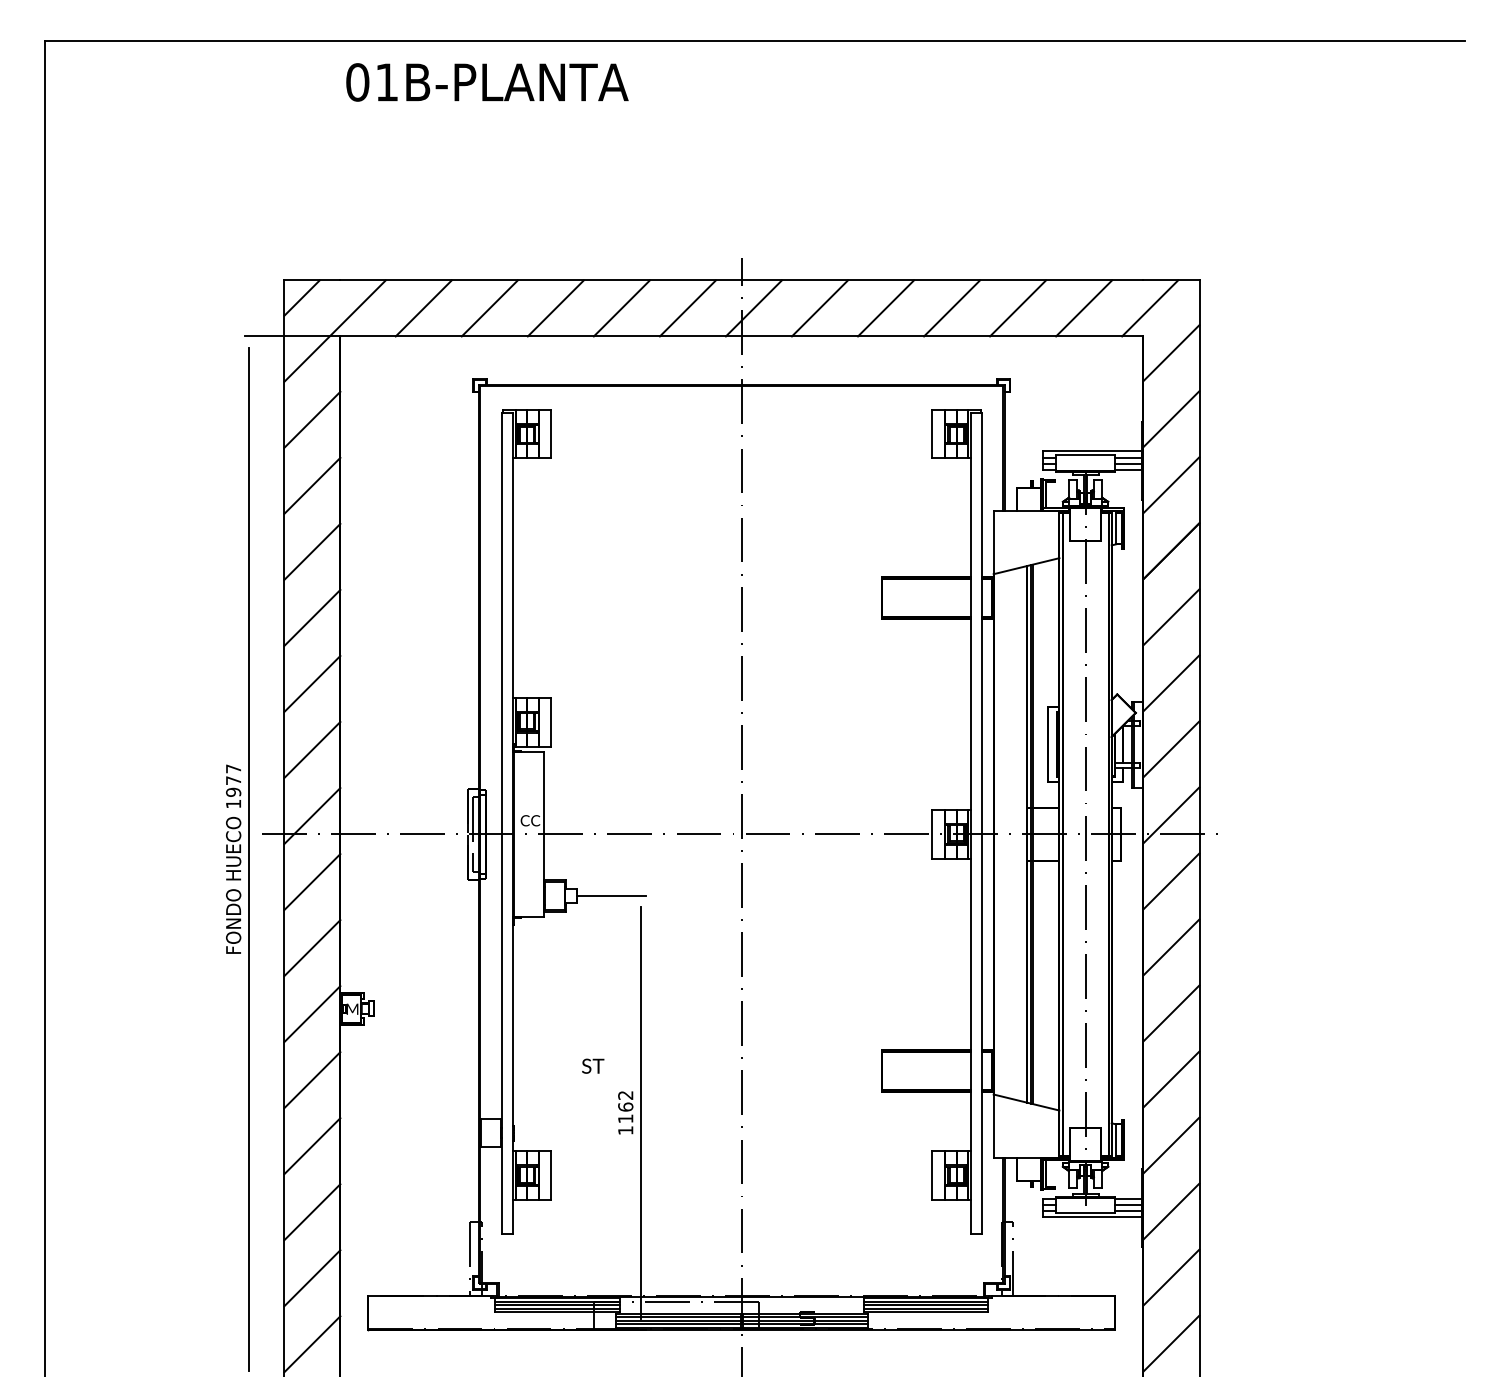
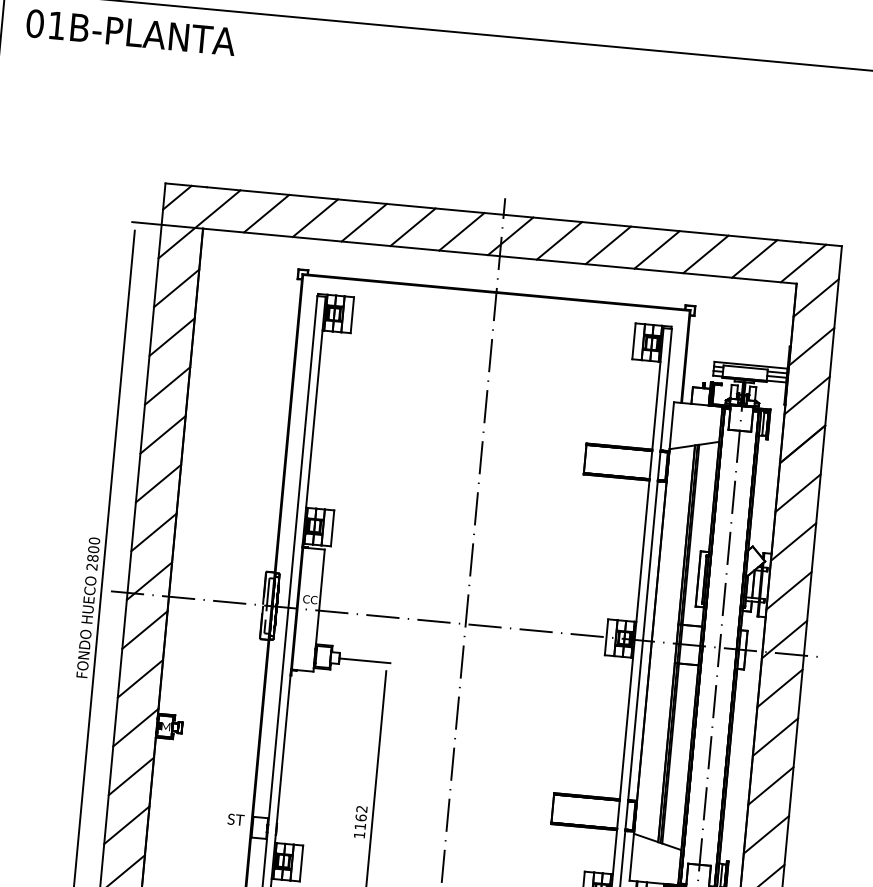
text: (487, 82) -> (131, 32), moved
text: (233, 786) -> (93, 553), 1977 -> 2800
text: (593, 1065) -> (236, 819), moved

